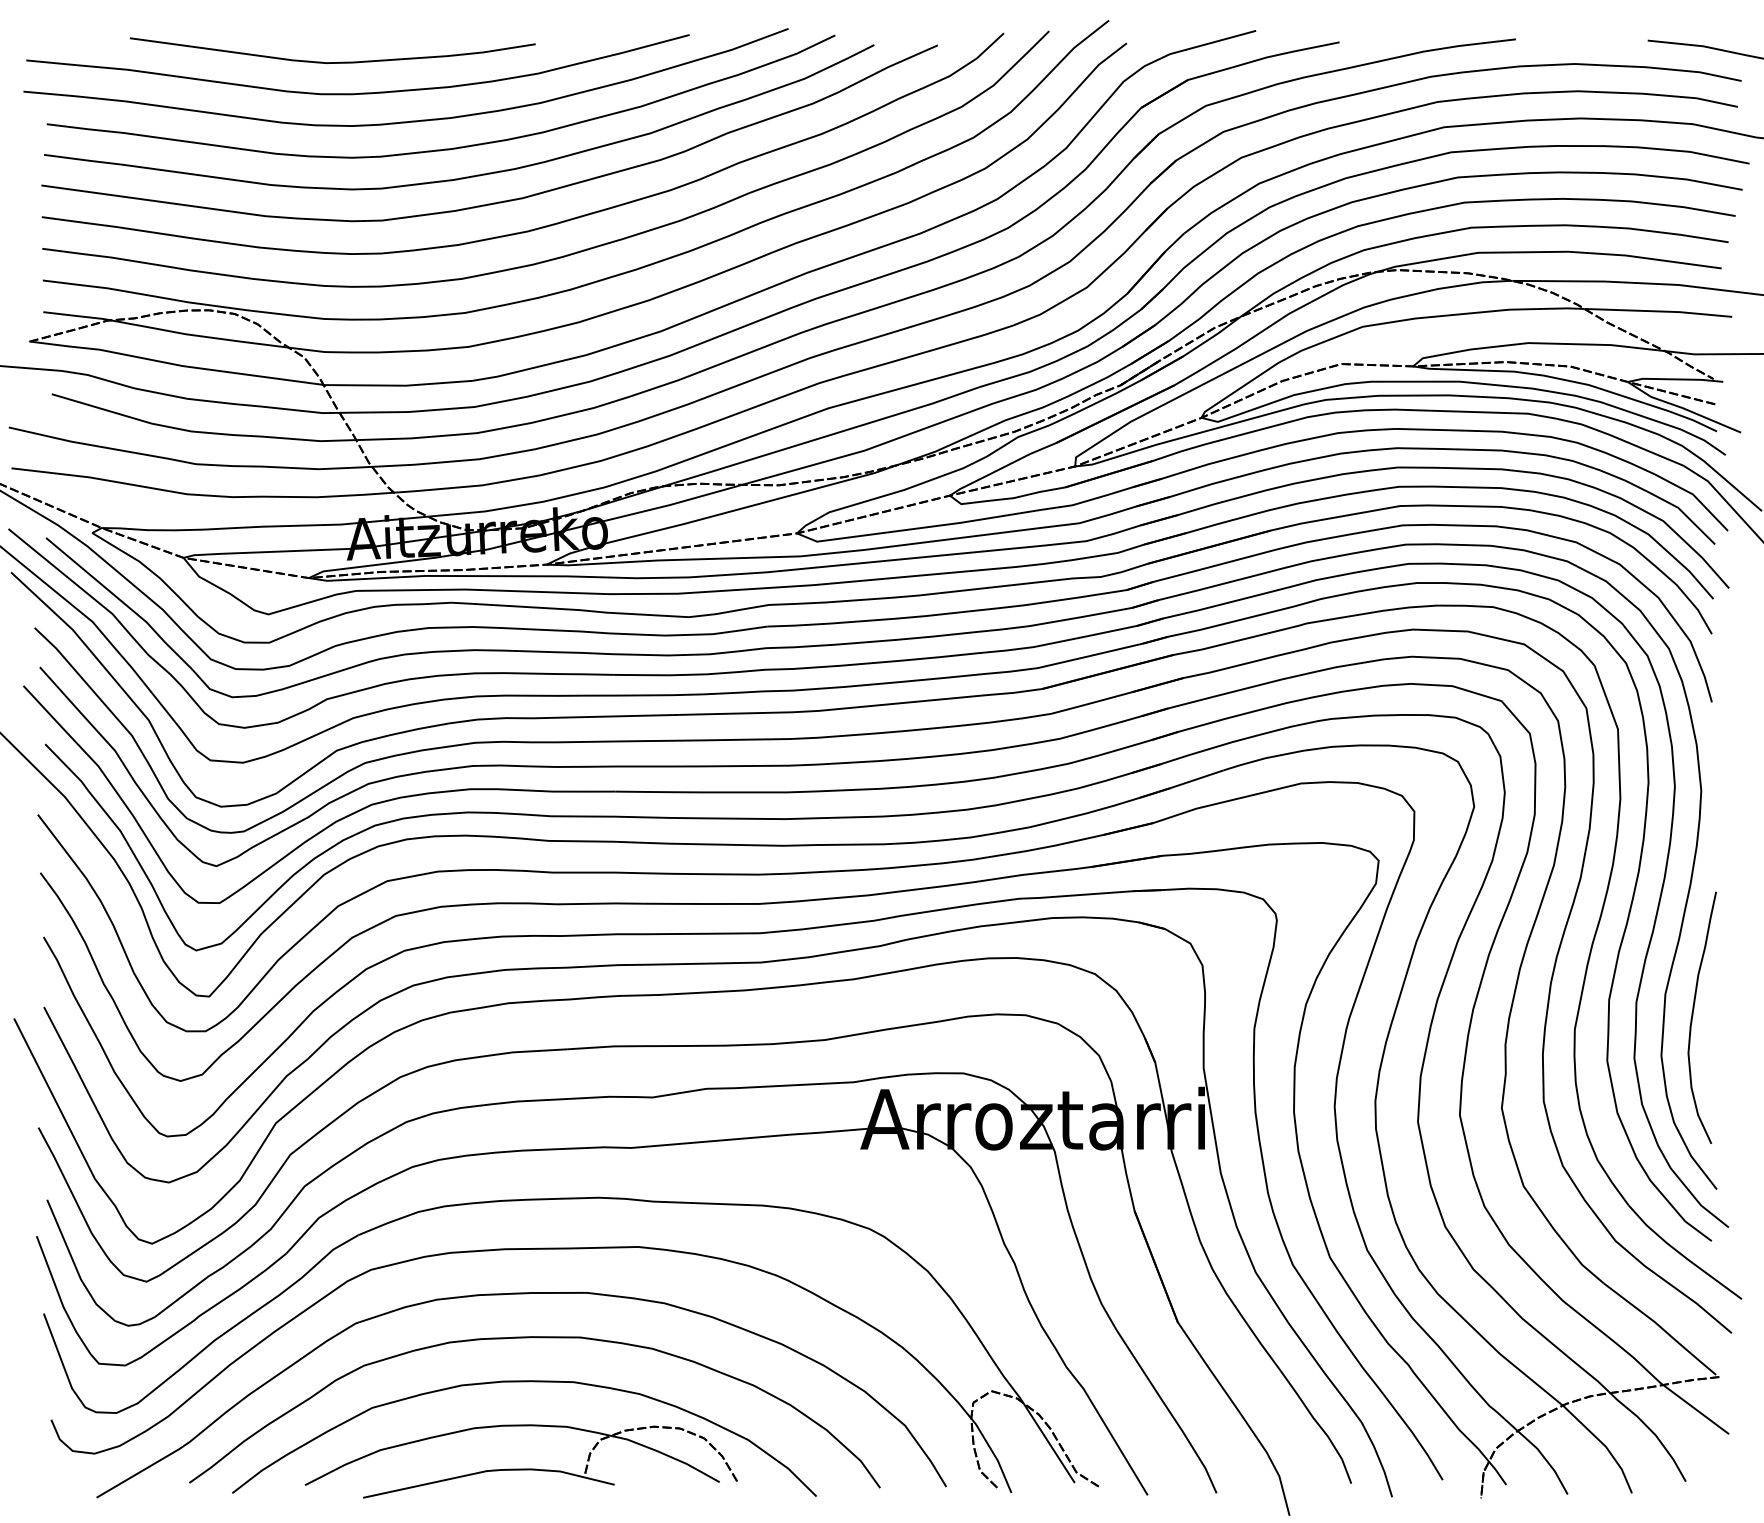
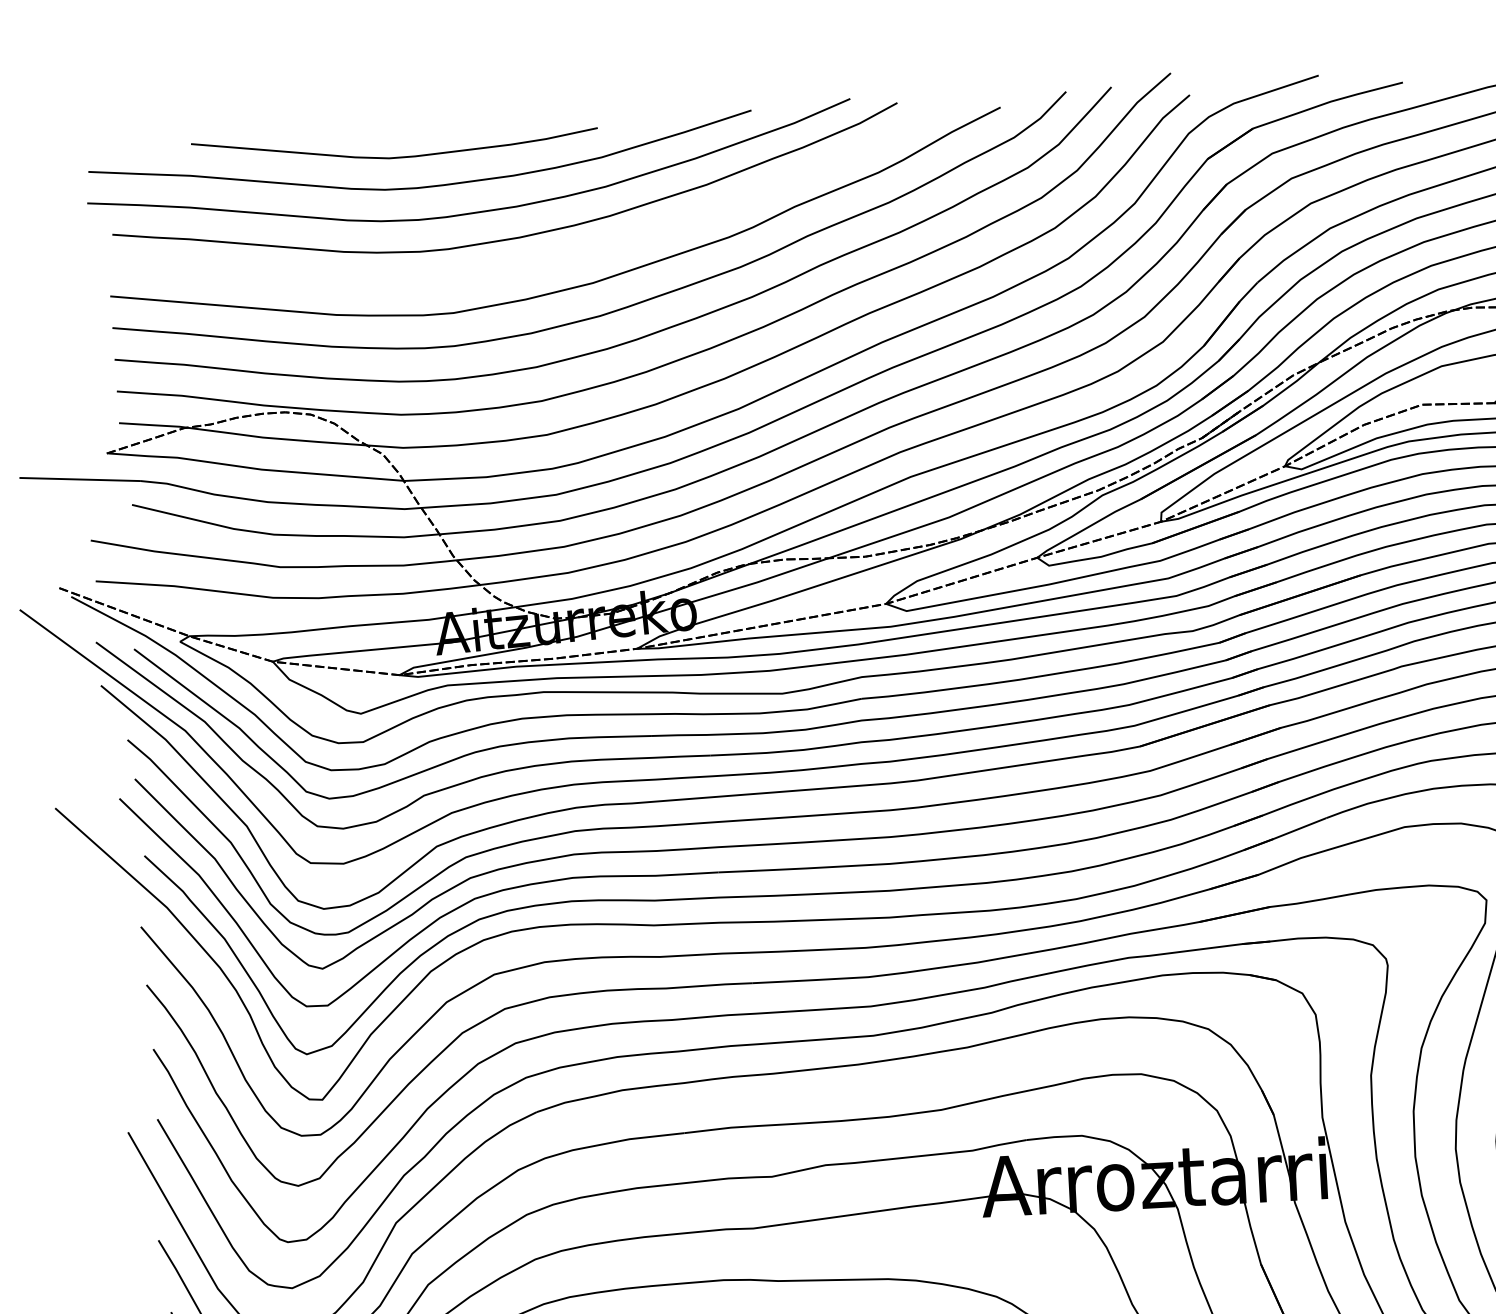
curve: (471, 175) -> (540, 263), removed

